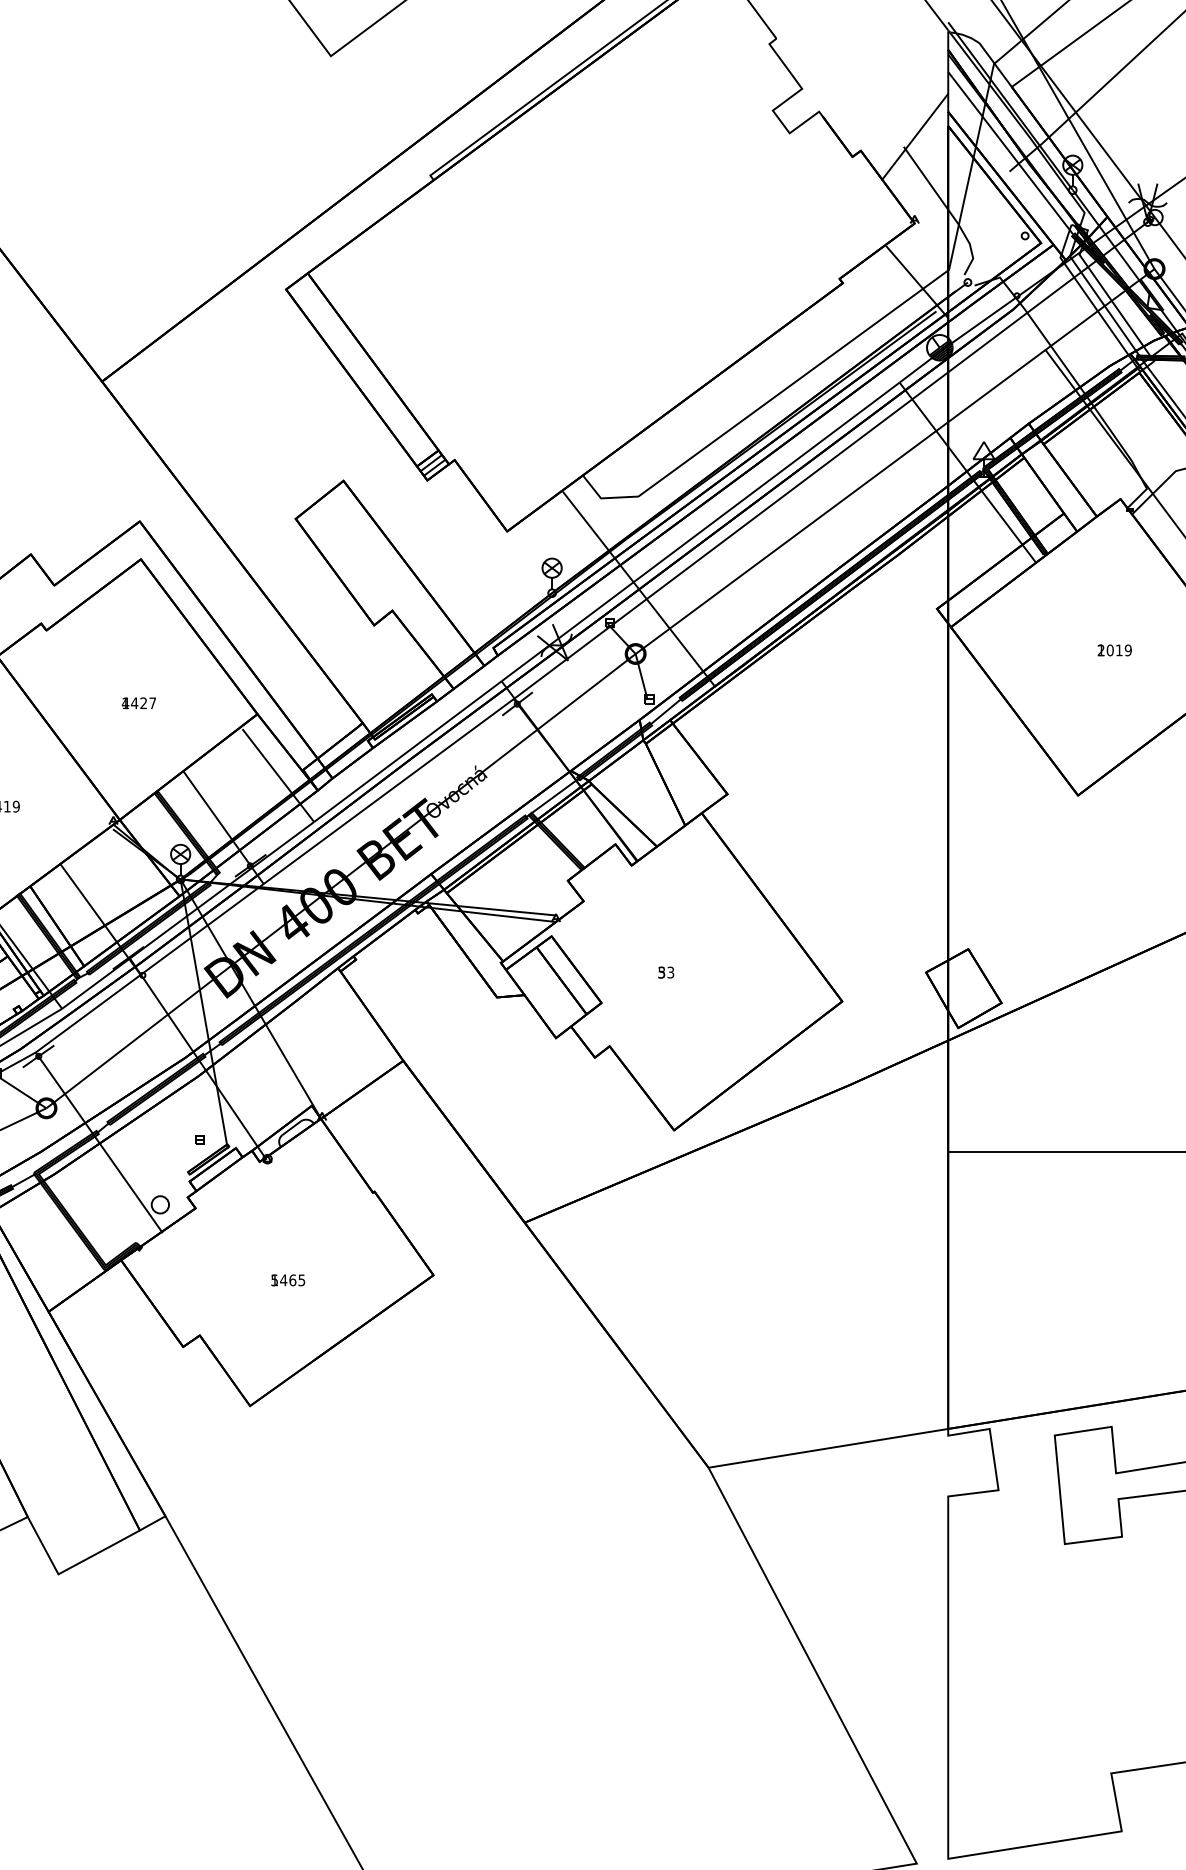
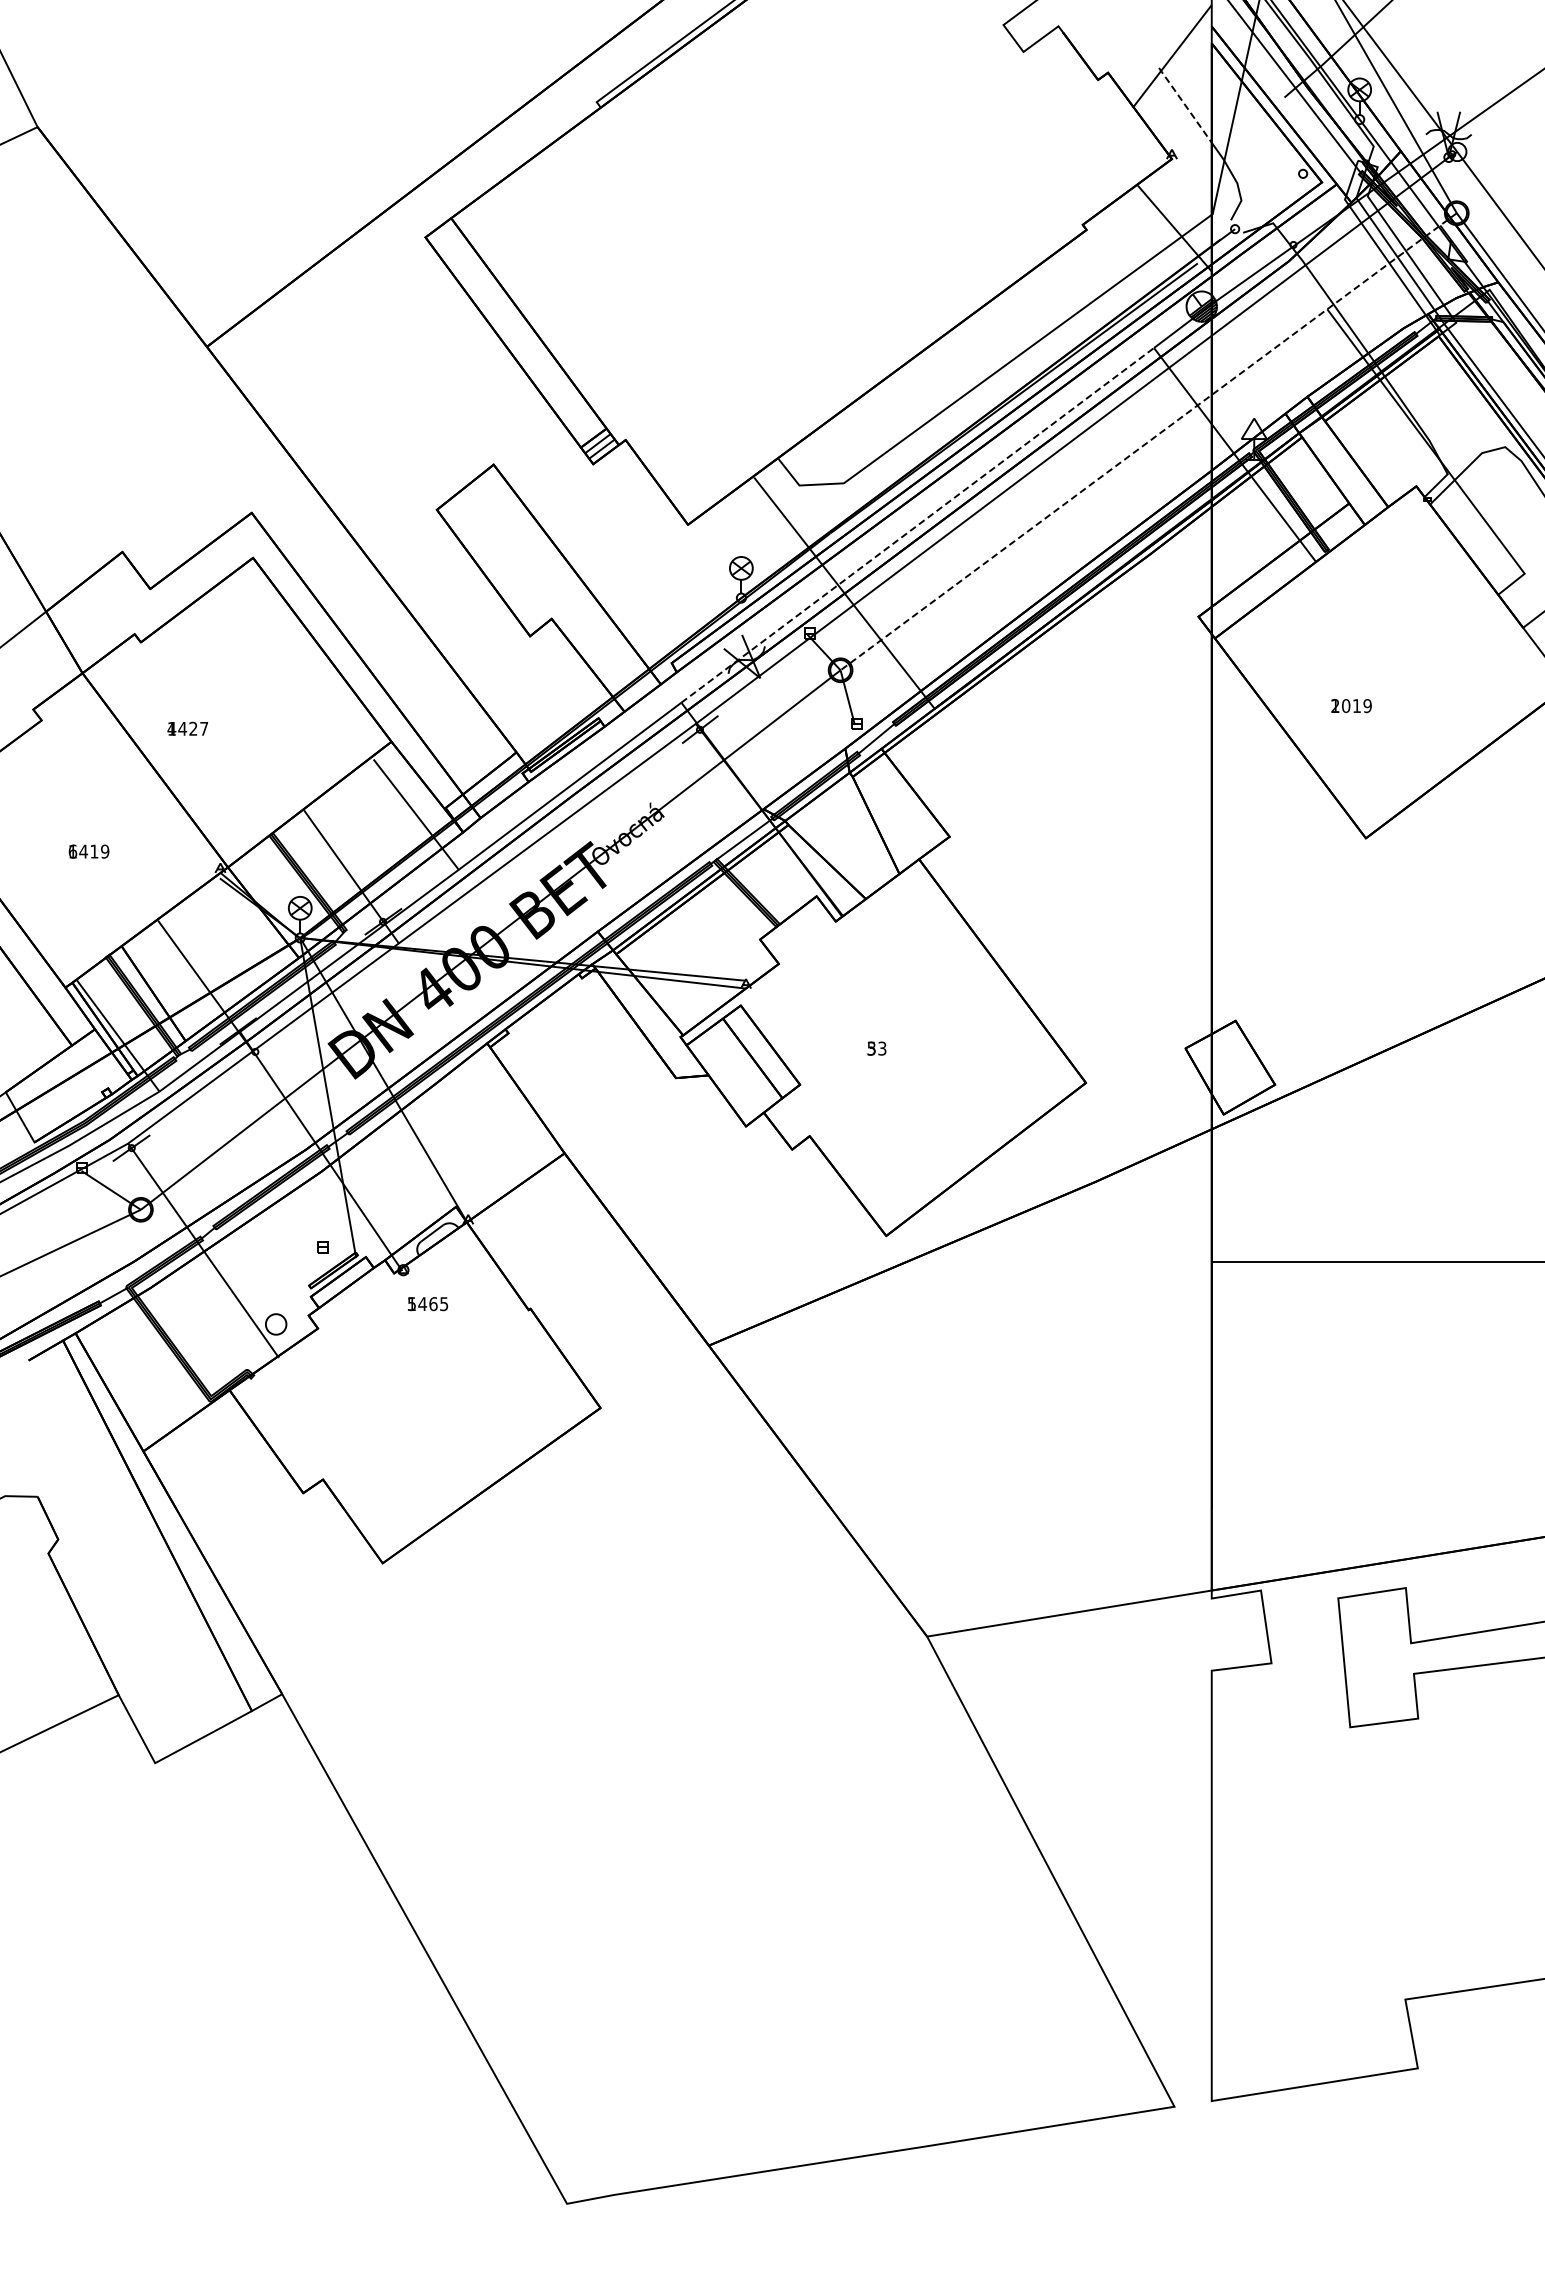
line: (926, 178) -> (1185, 105), solid -> dashed
line: (894, 461) -> (1148, 441), solid -> dashed
line: (701, 532) -> (918, 525), solid -> dashed
text: (1114, 650) -> (1351, 706), moved
text: (138, 703) -> (187, 728), moved
text: (288, 1280) -> (428, 1304), moved

